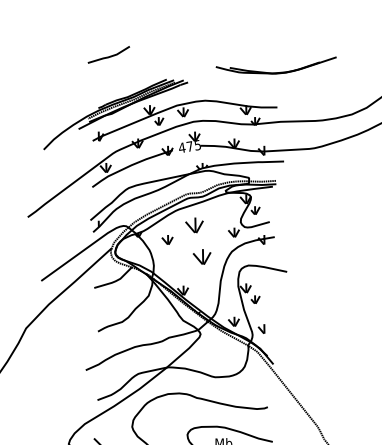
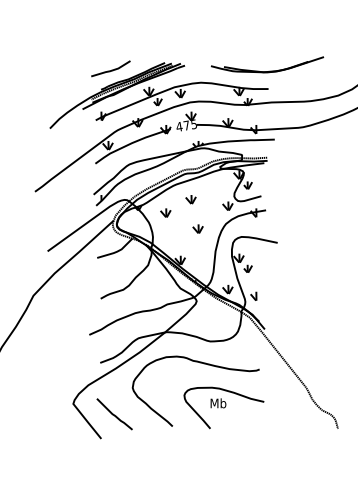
line: (109, 55) -> (111, 69), moved
part: (278, 71) -> (269, 70), moved
part: (193, 225) -> (190, 199), size x0.62
part: (201, 256) -> (197, 228), size x0.62

